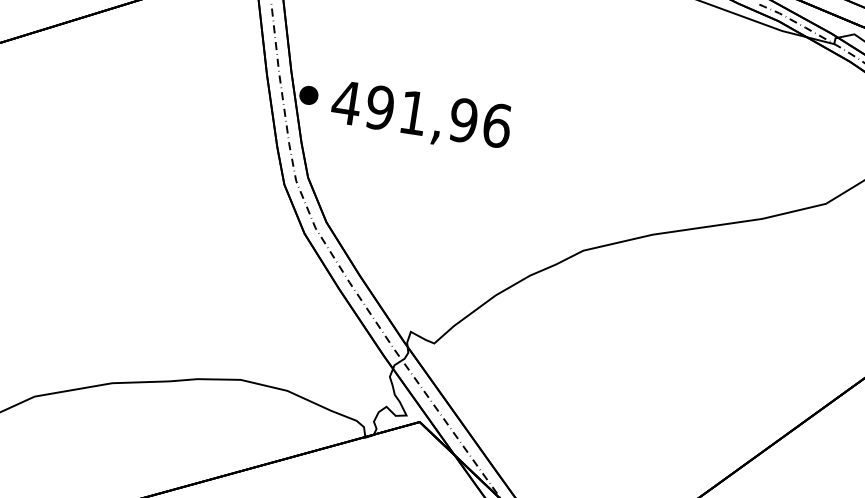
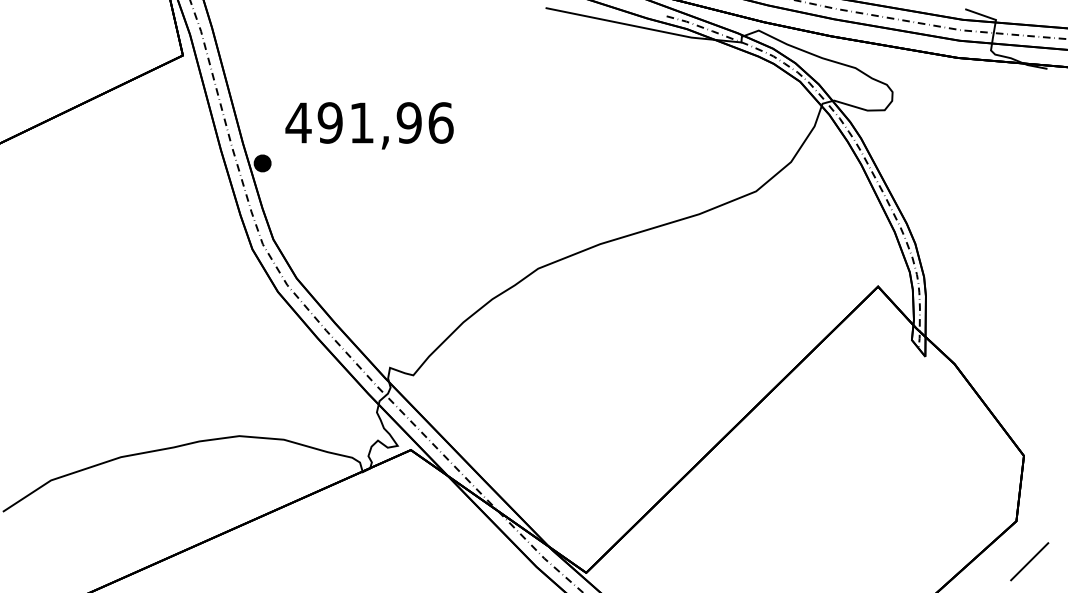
text: (421, 116) -> (369, 125), moved

